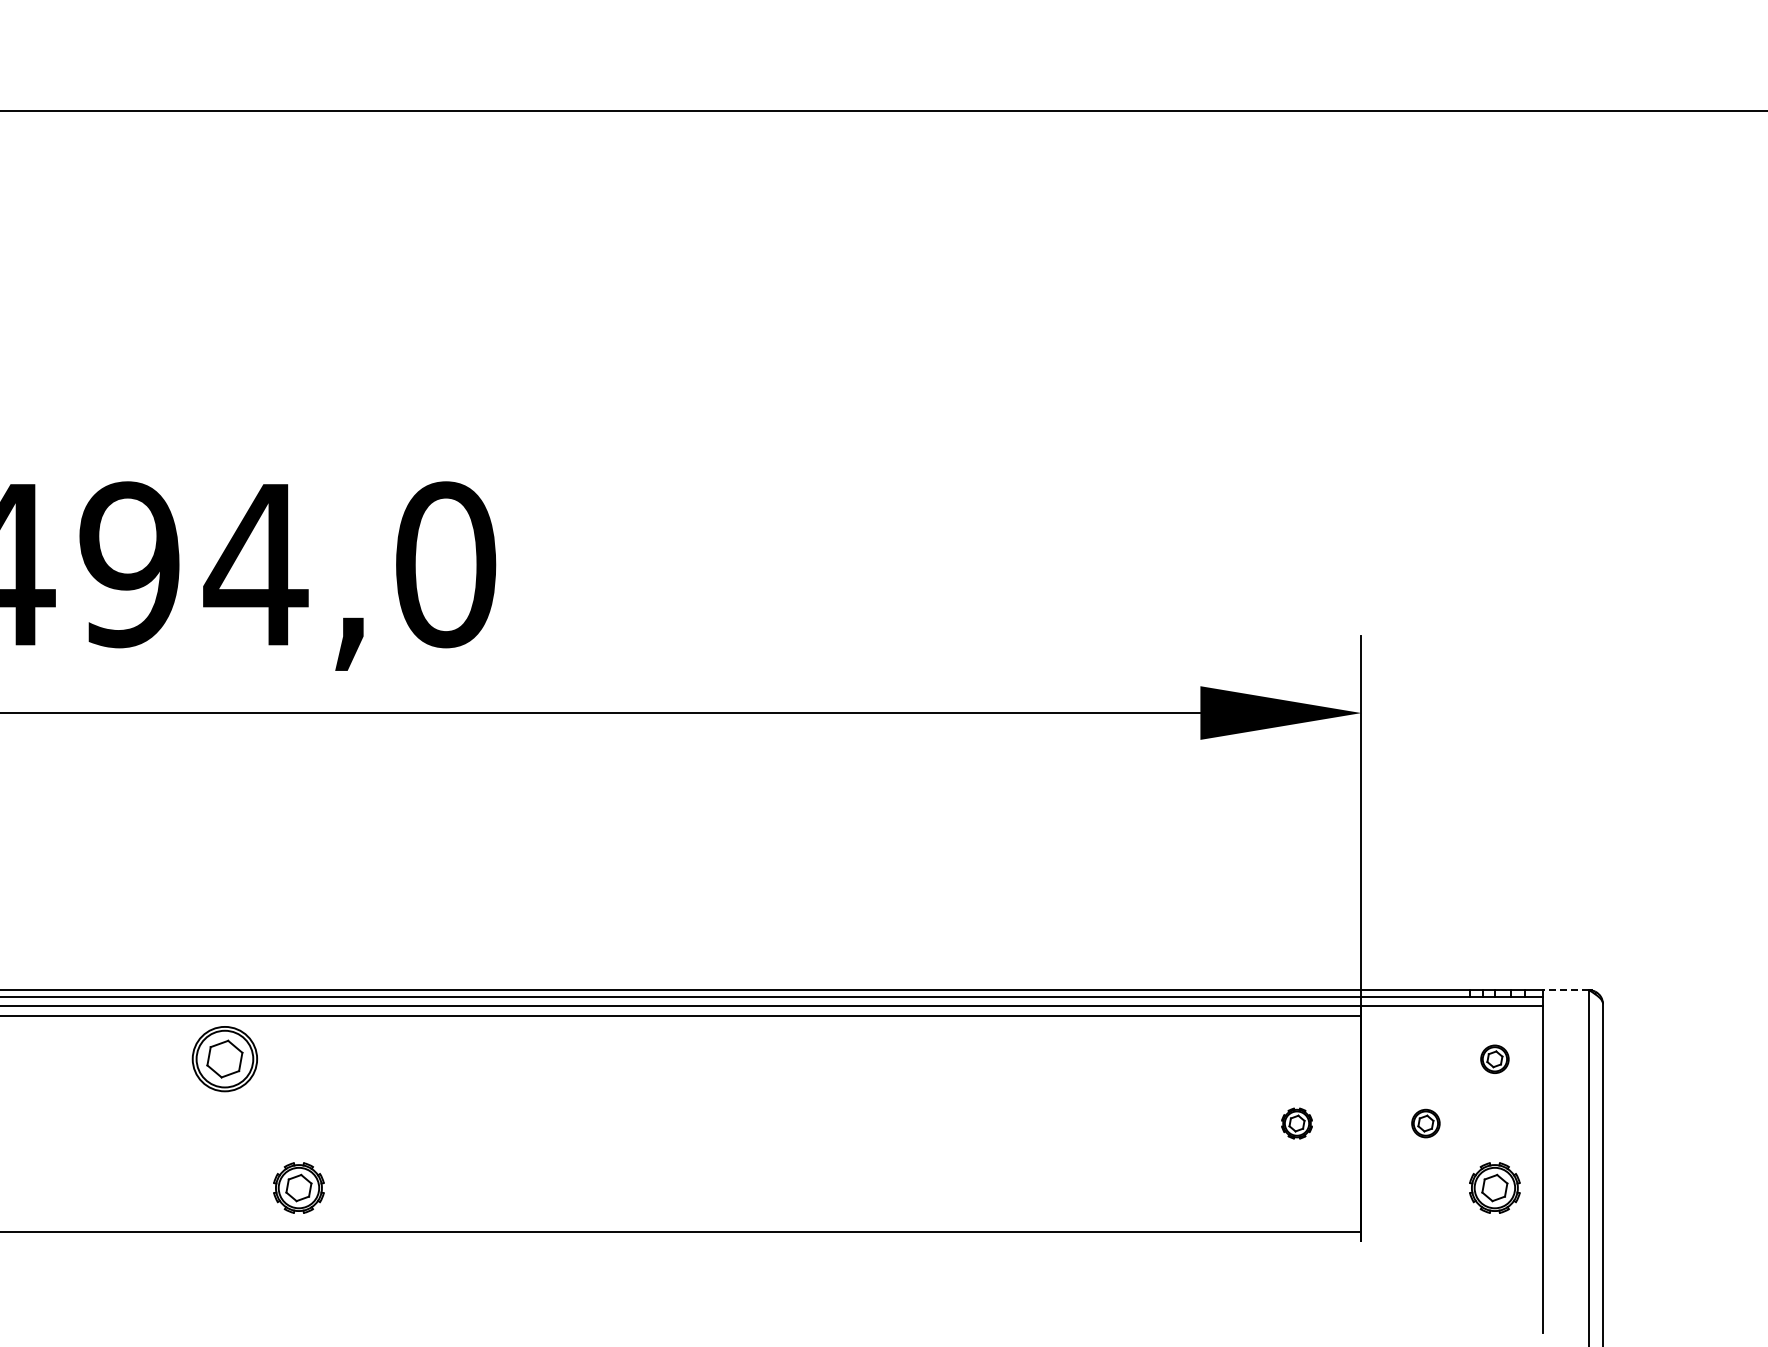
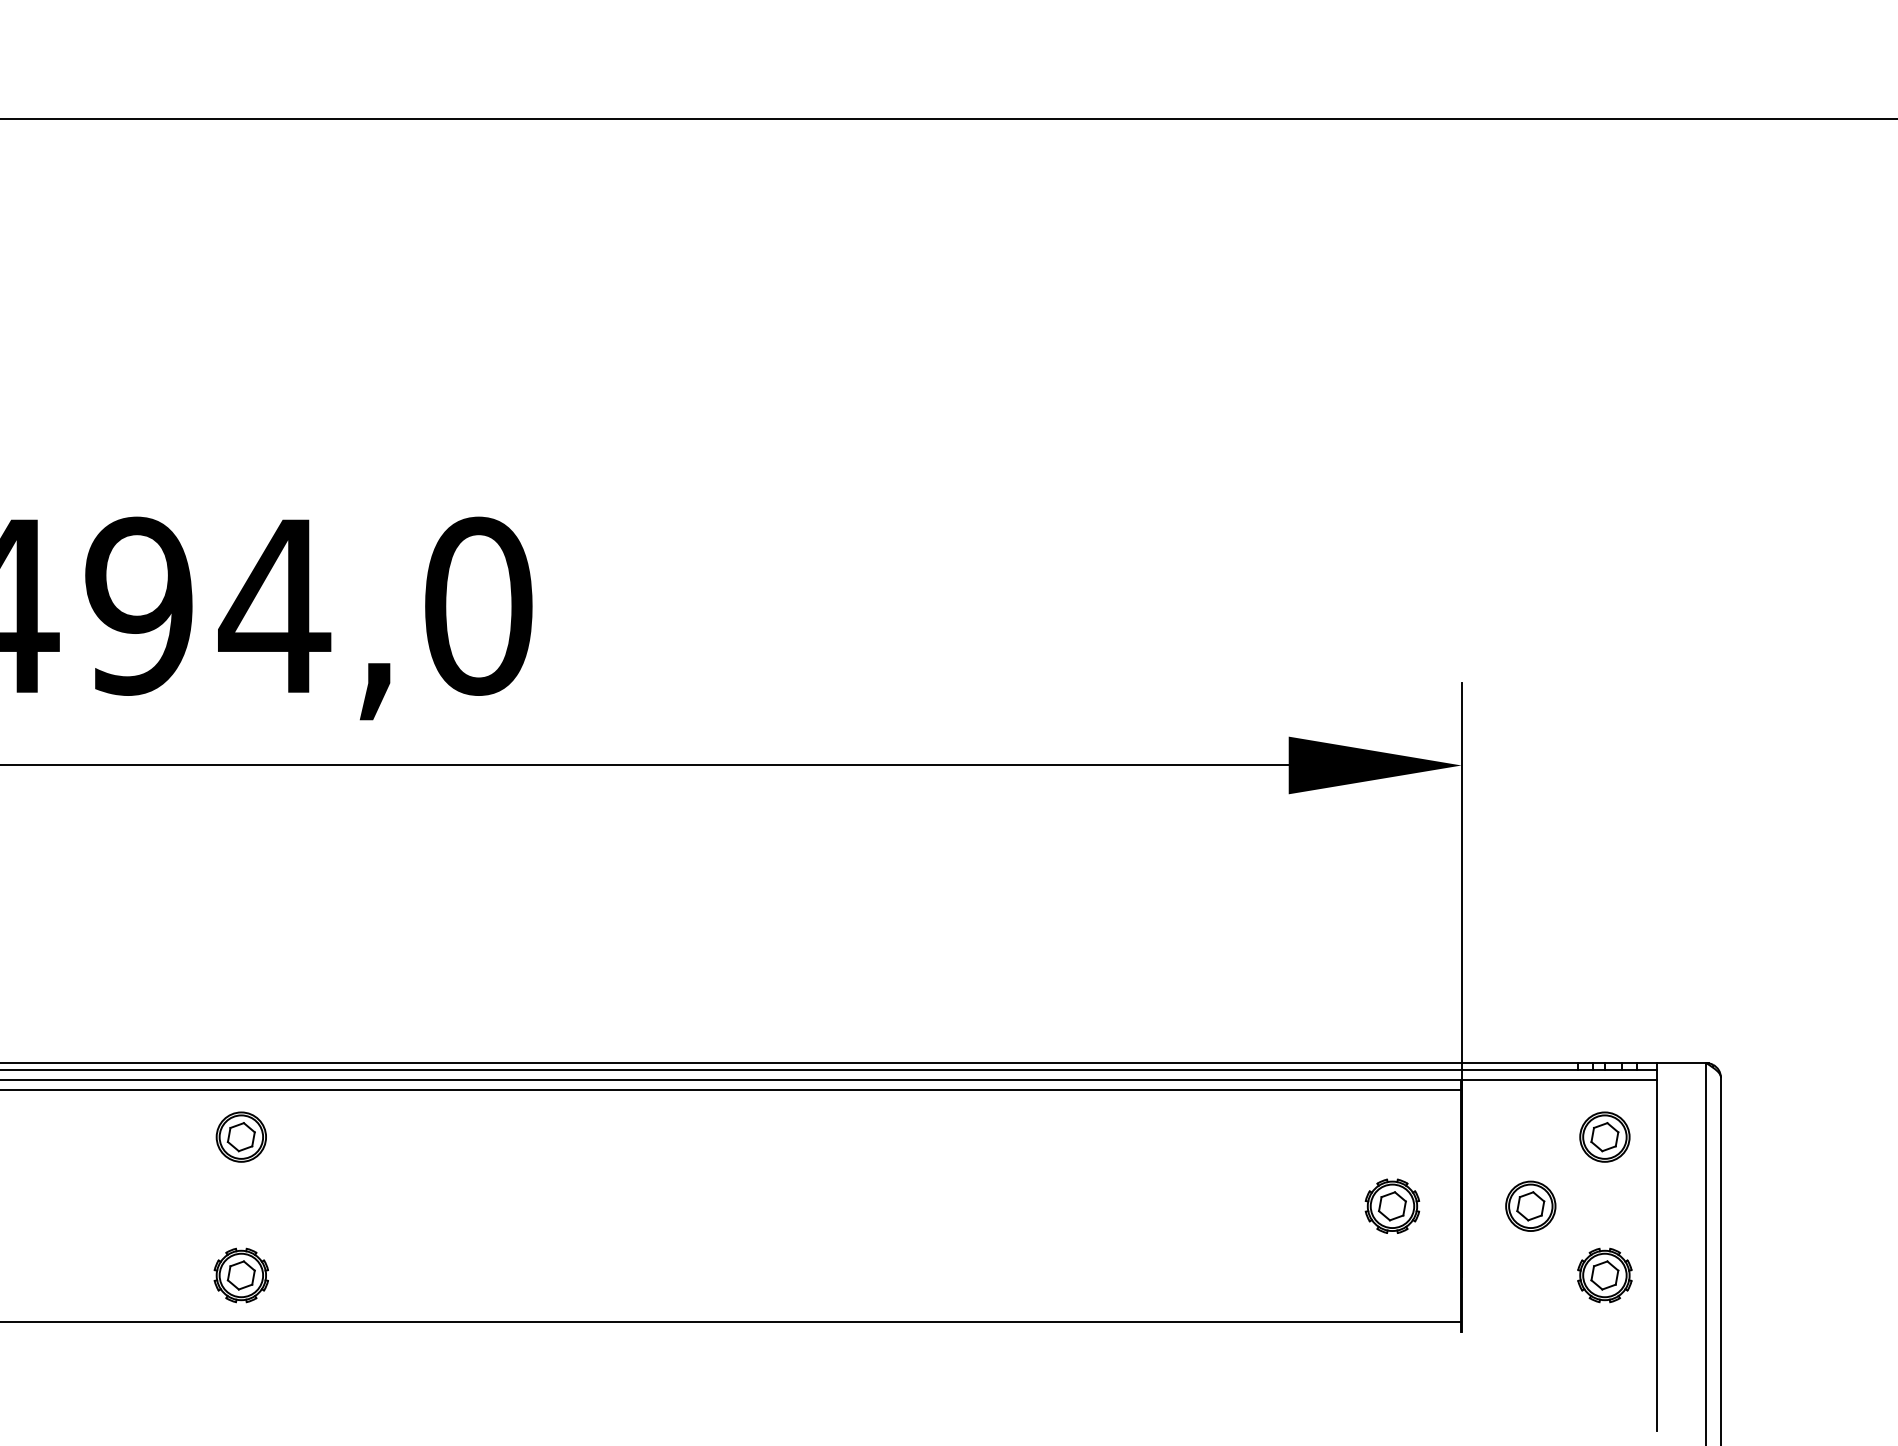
line: (1565, 990) -> (1680, 1063), dashed -> solid
part: (224, 1059) -> (240, 1137), size x0.71
part: (1494, 1059) -> (1604, 1137), size x1.67
part: (1296, 1123) -> (1391, 1206), size x1.67
part: (1425, 1123) -> (1530, 1206), size x1.67
part: (298, 1187) -> (240, 1274), moved

